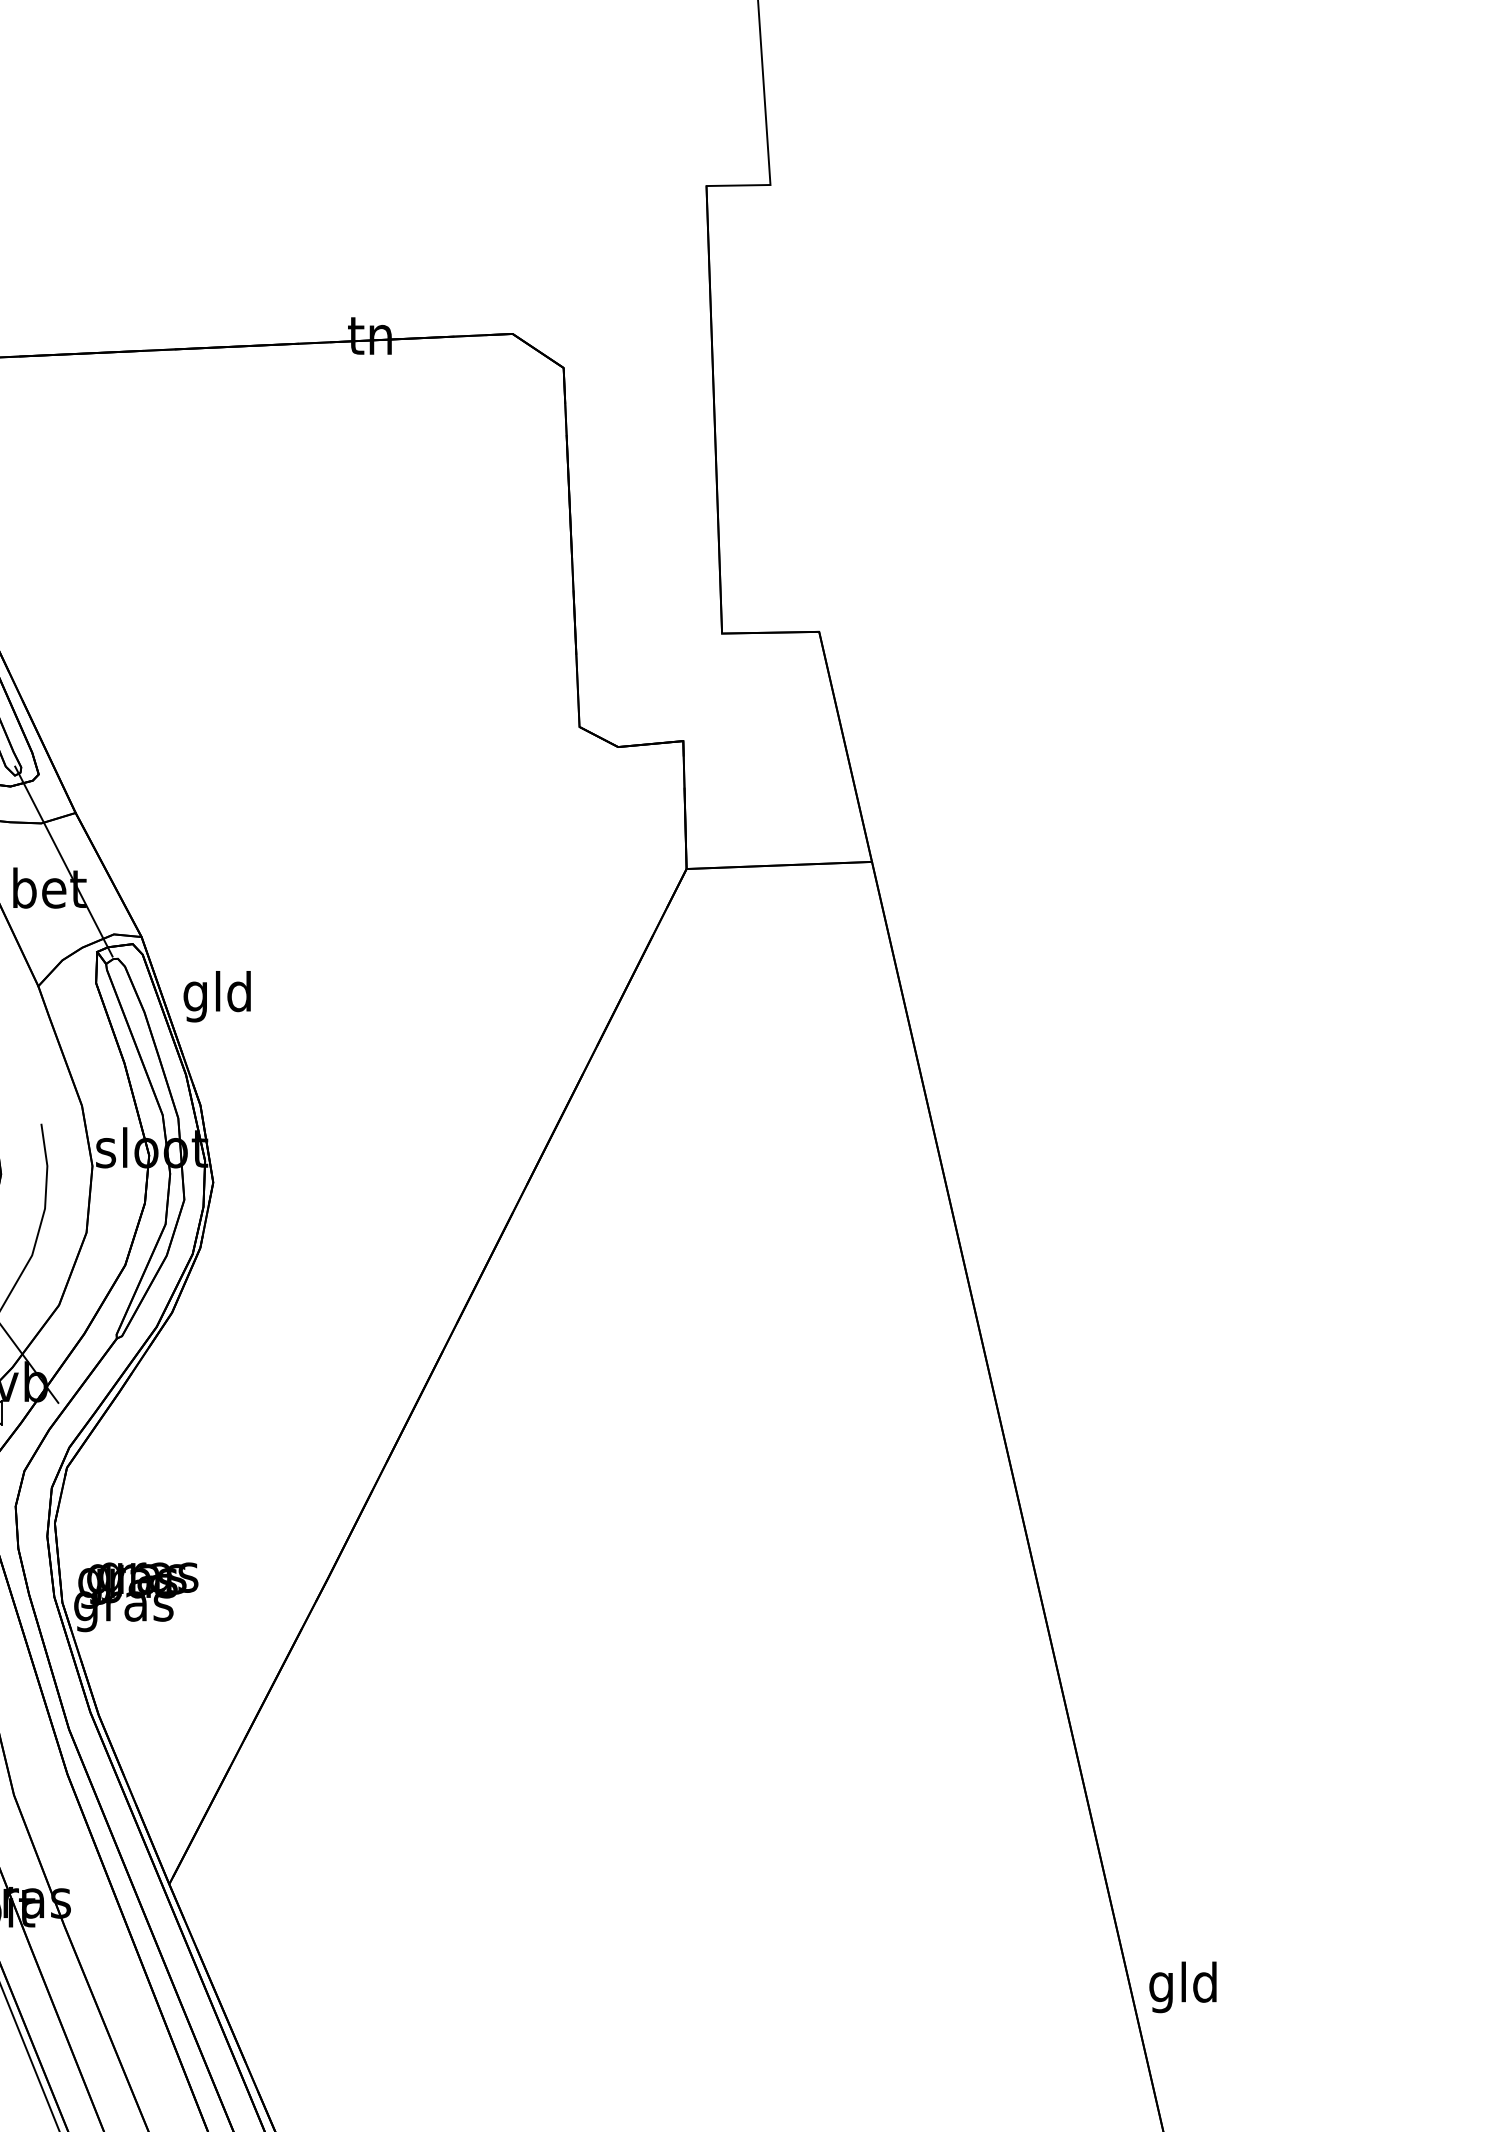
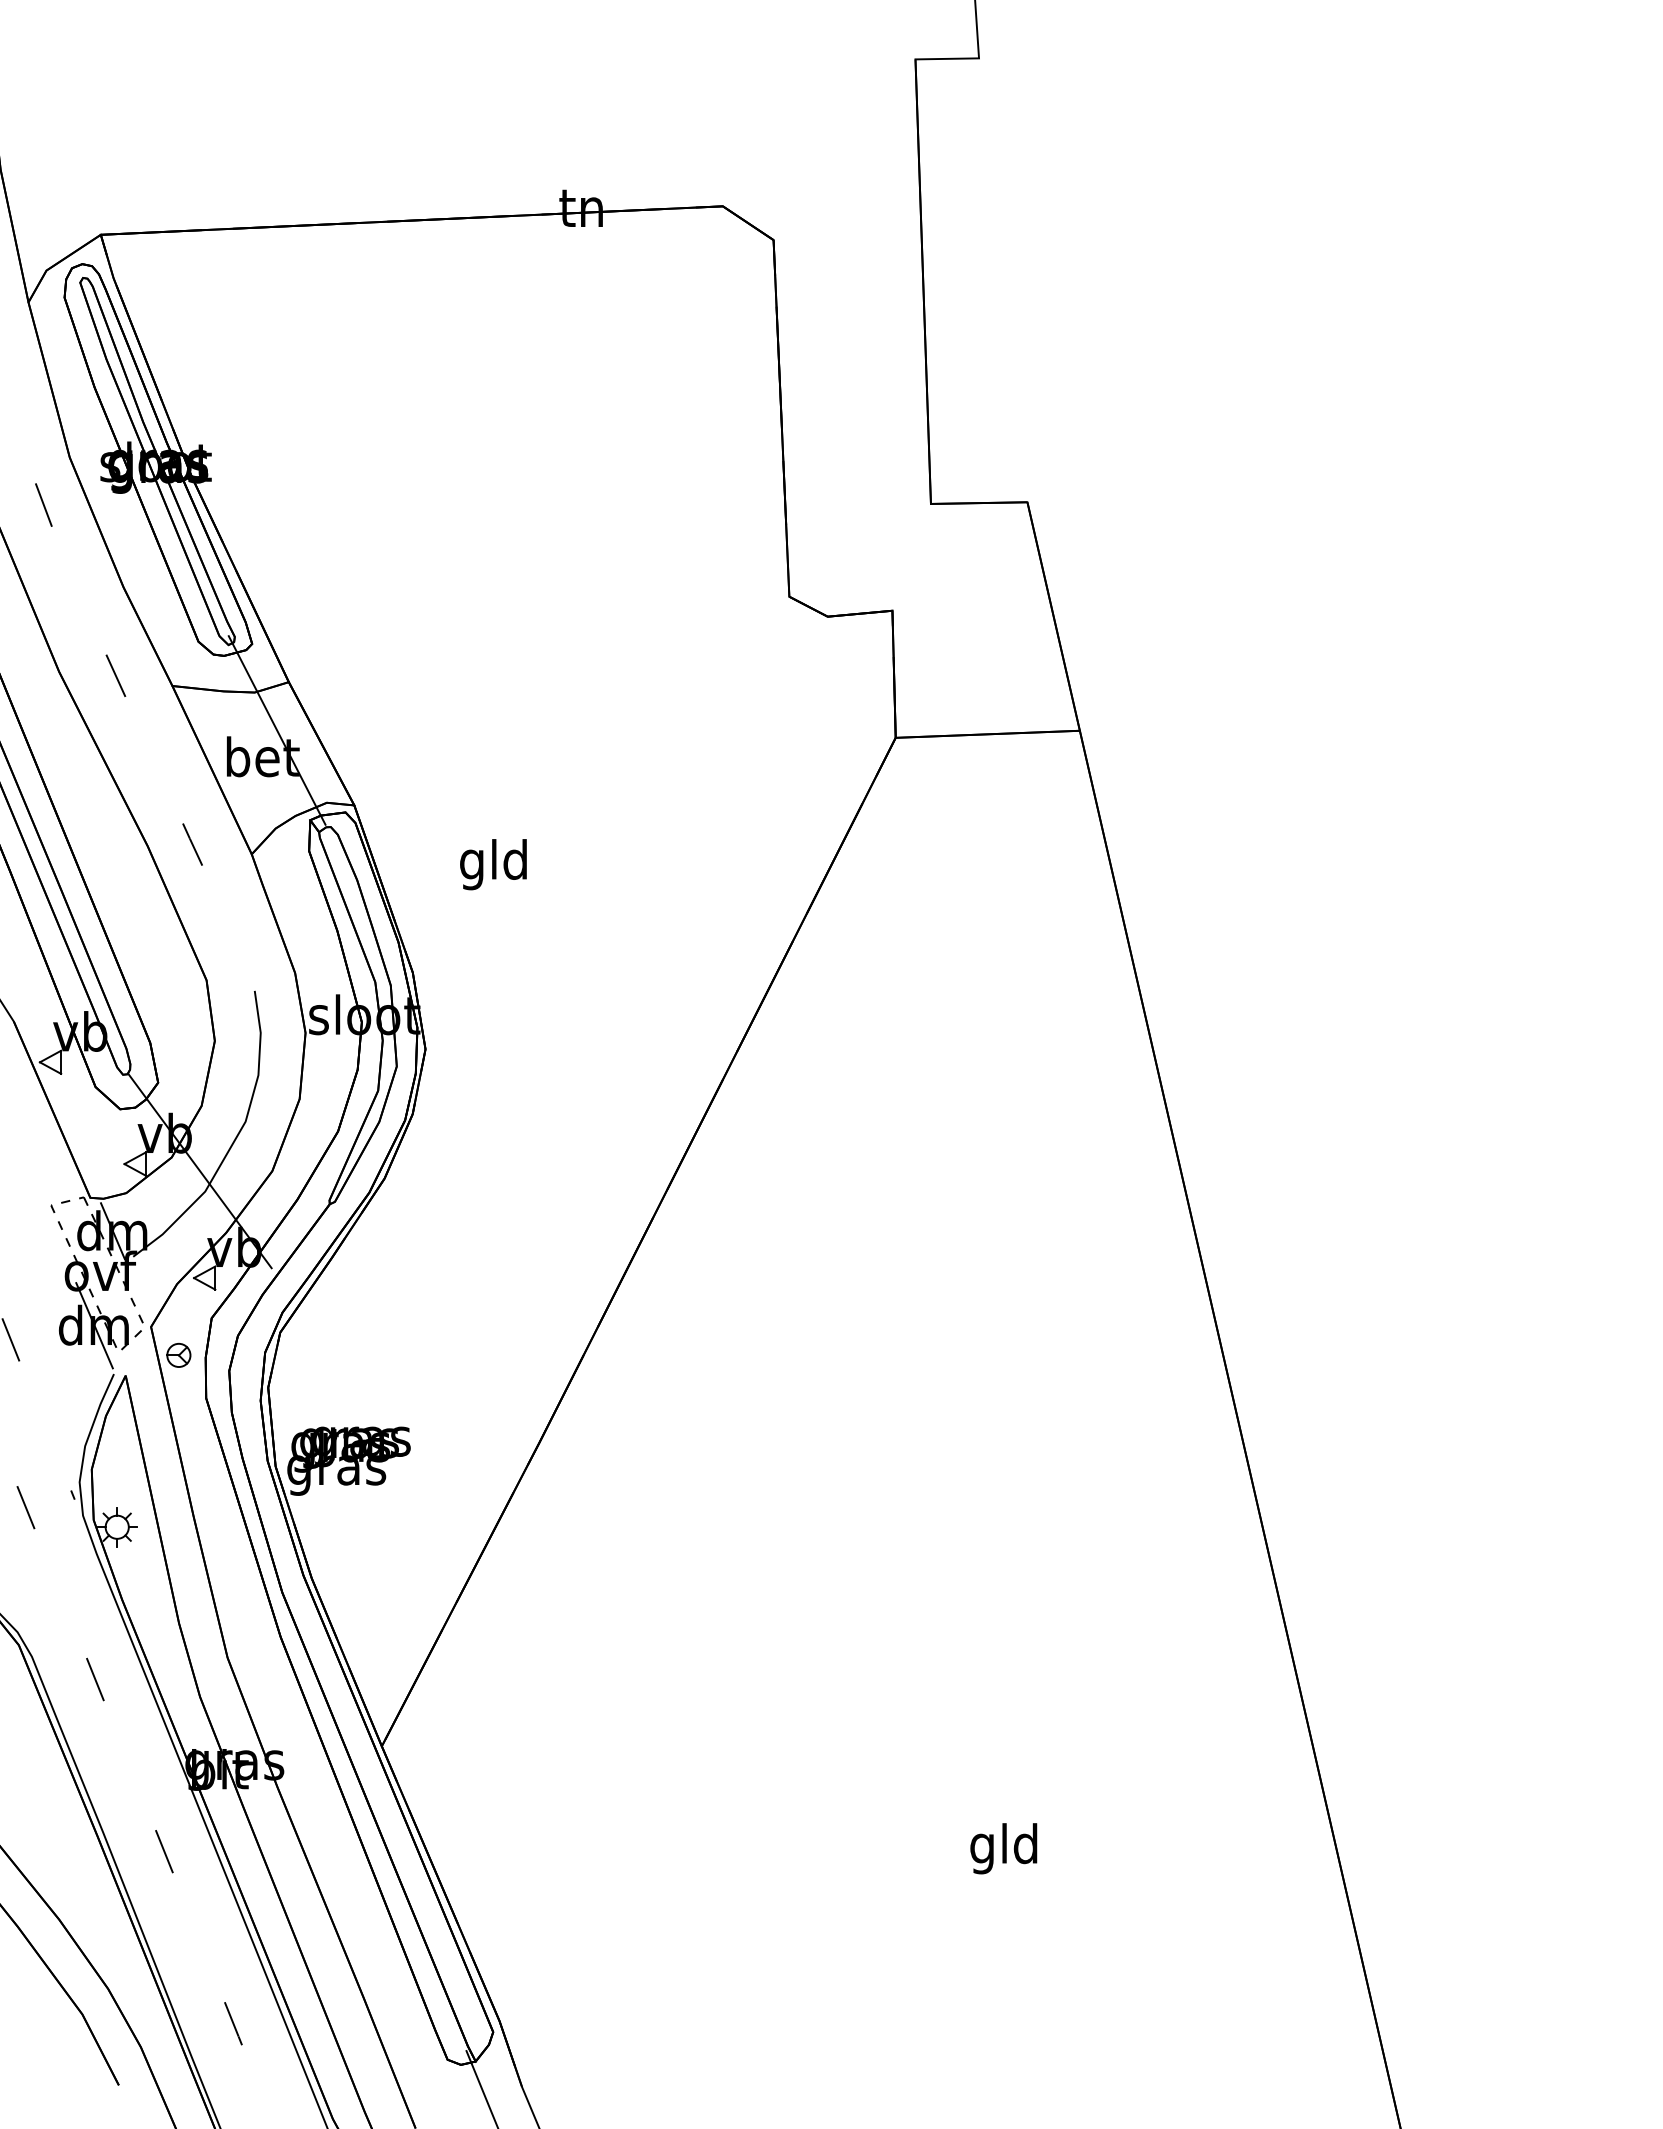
text: (217, 996) -> (493, 864), moved
text: (1182, 1987) -> (1003, 1848), moved

